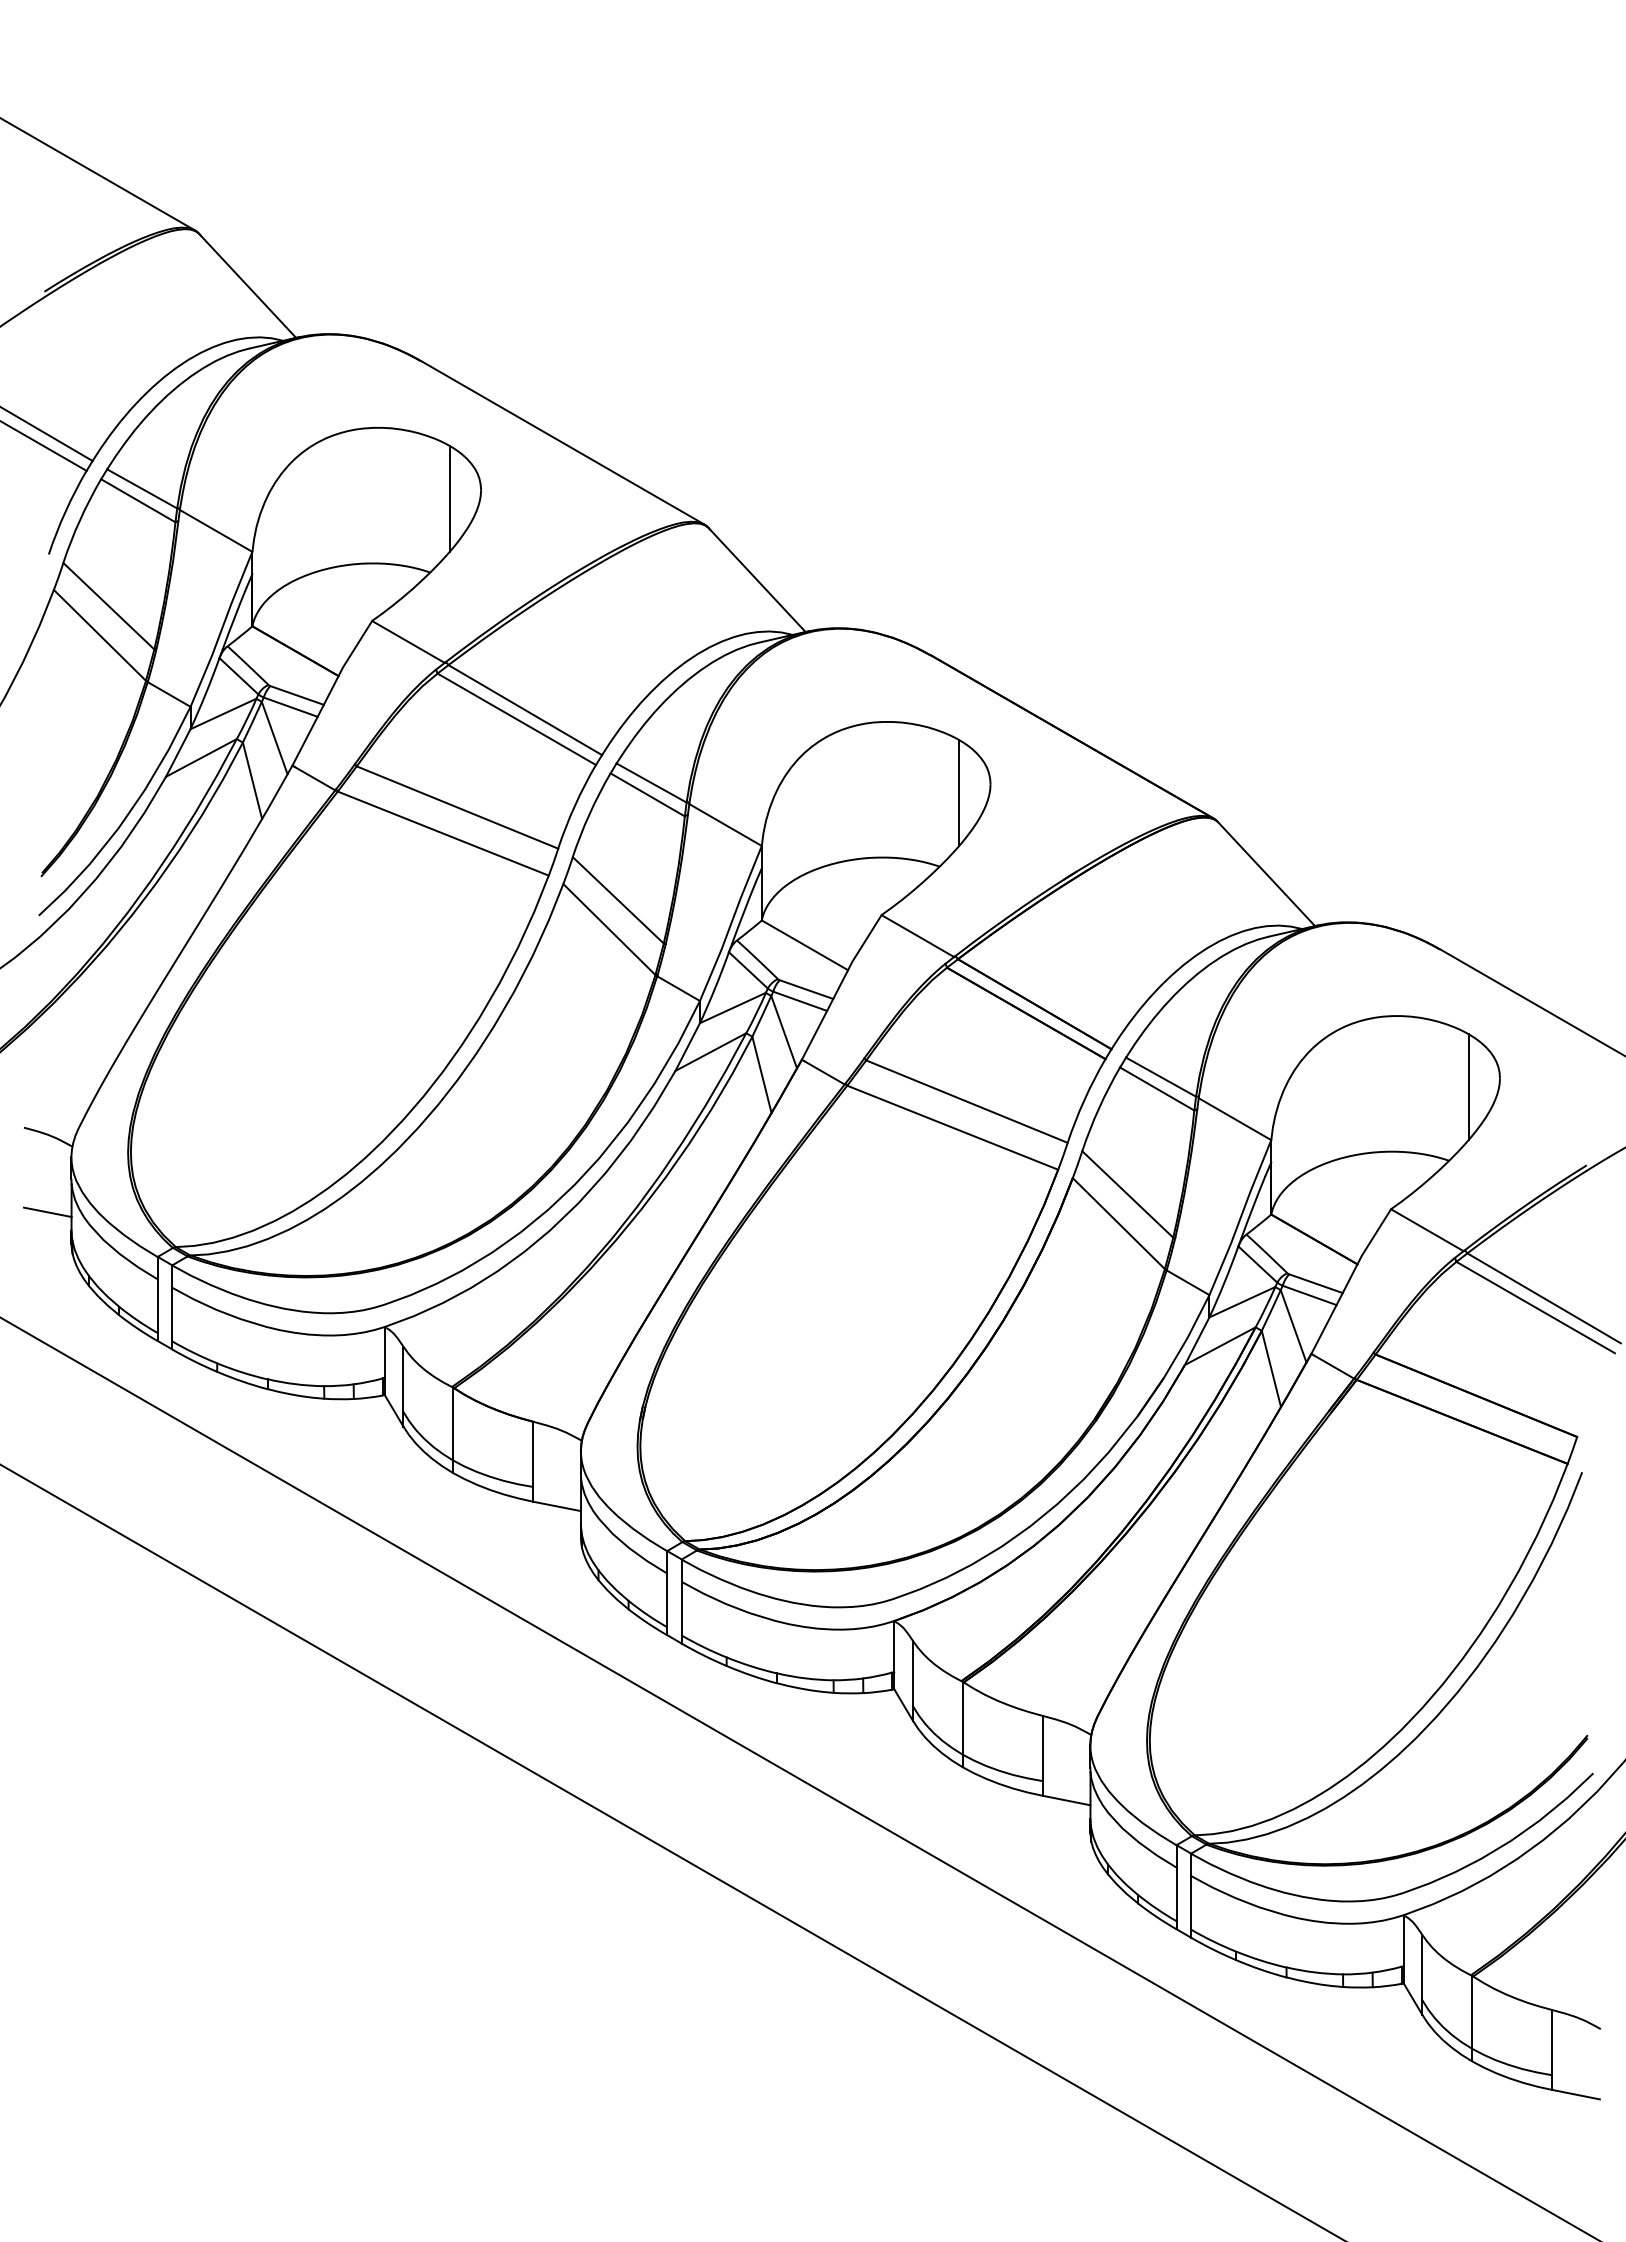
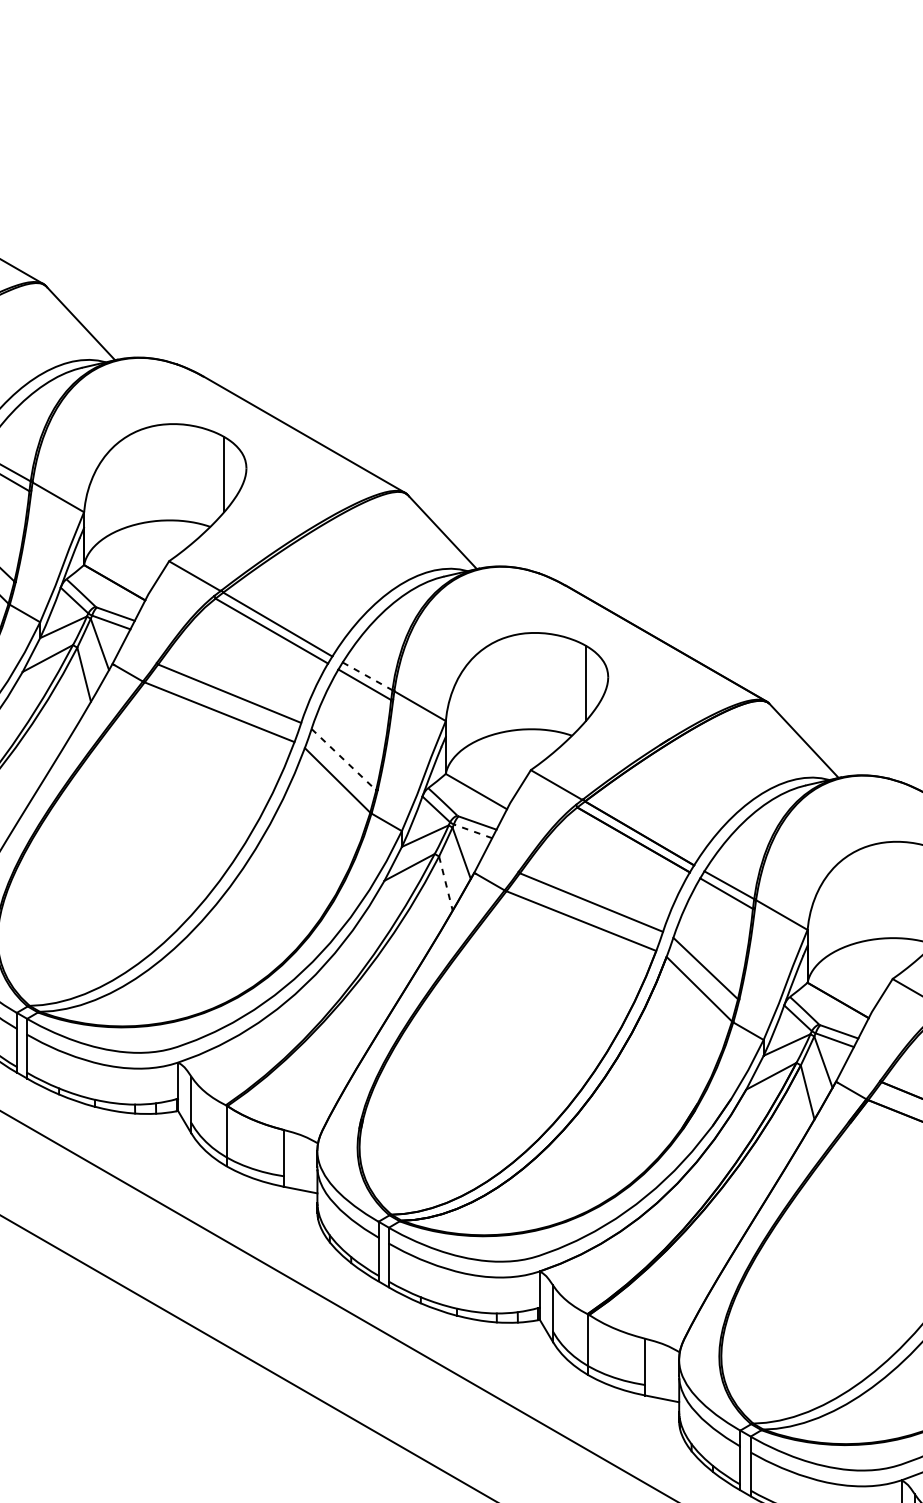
line: (652, 783) -> (368, 676), solid -> dashed
line: (618, 900) -> (344, 759), solid -> dashed
line: (800, 1001) -> (473, 831), solid -> dashed
line: (762, 1075) -> (446, 884), solid -> dashed

